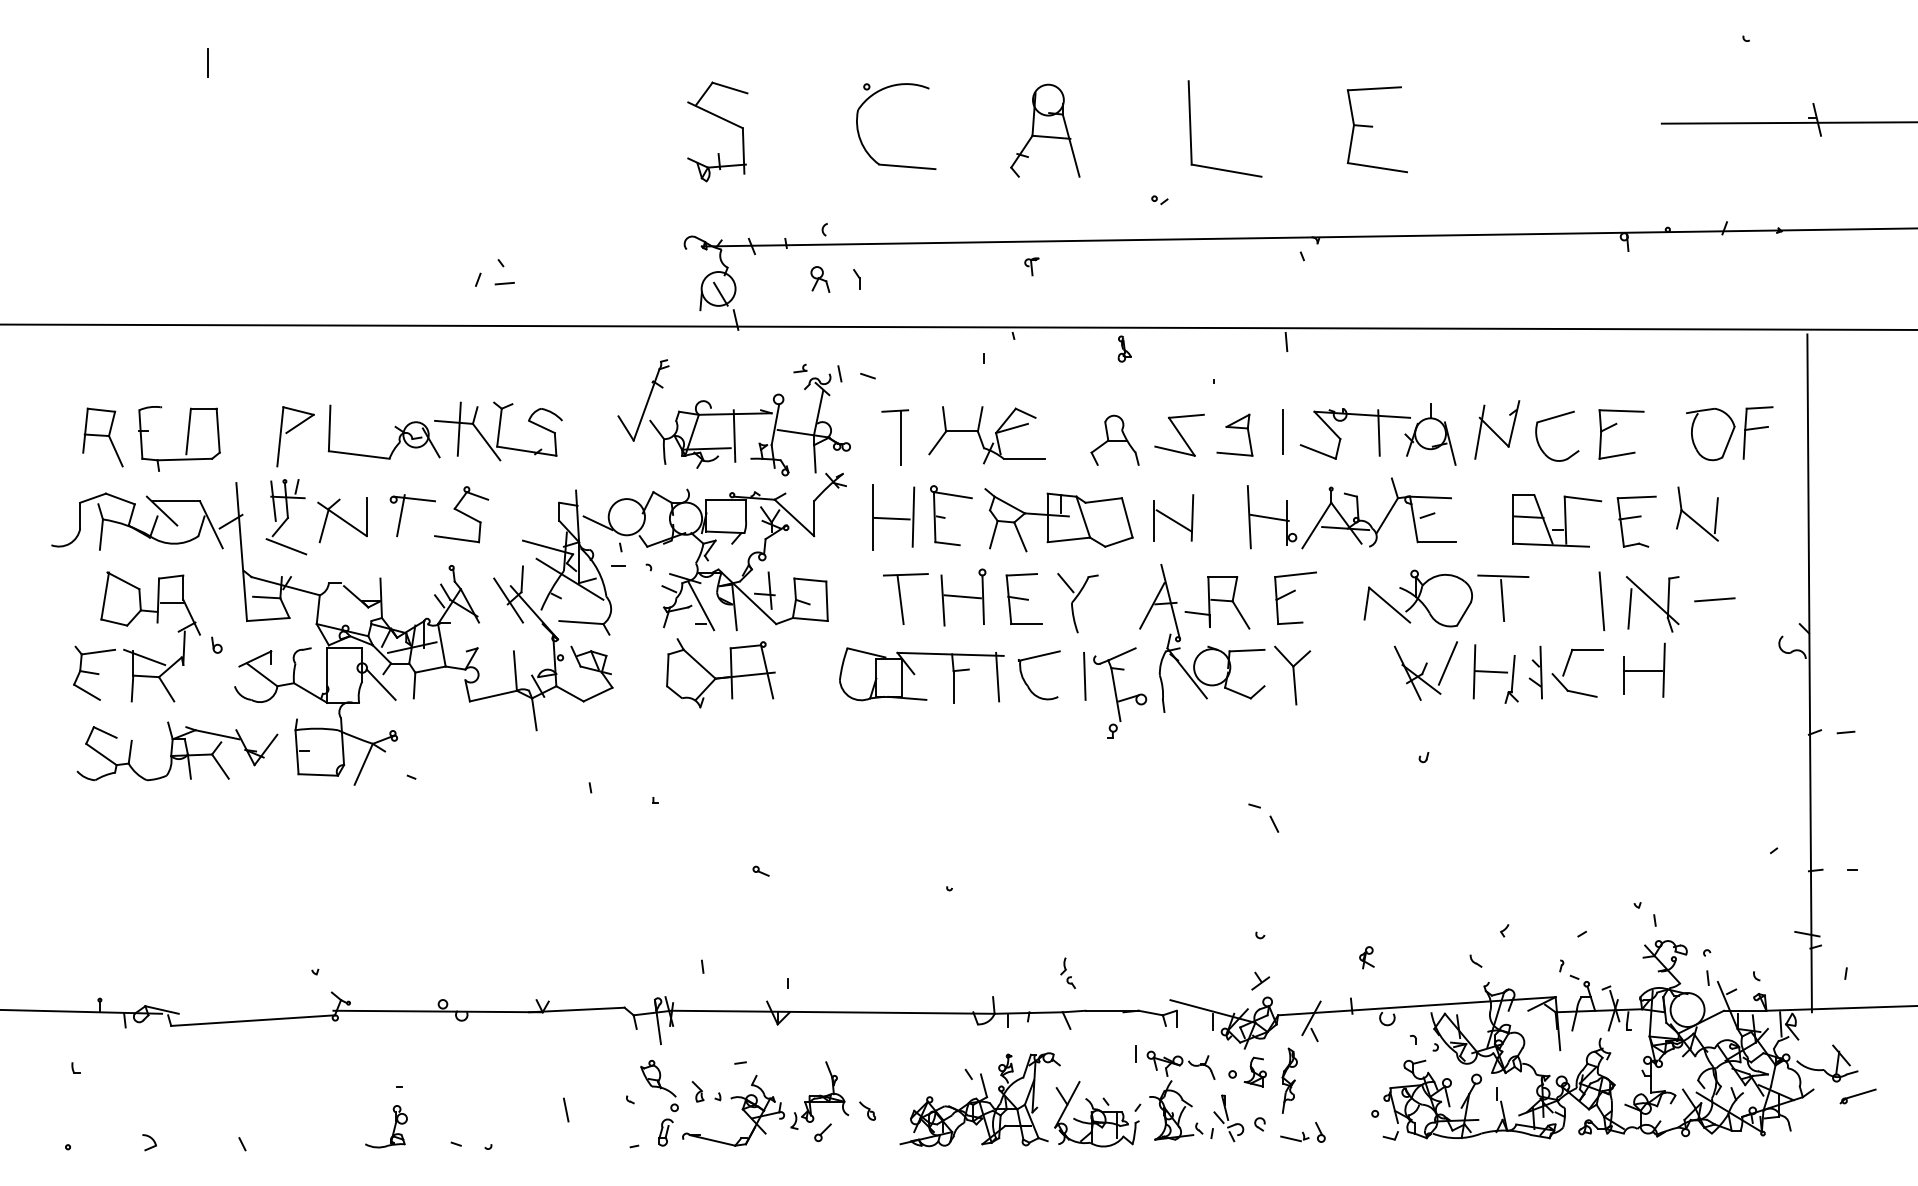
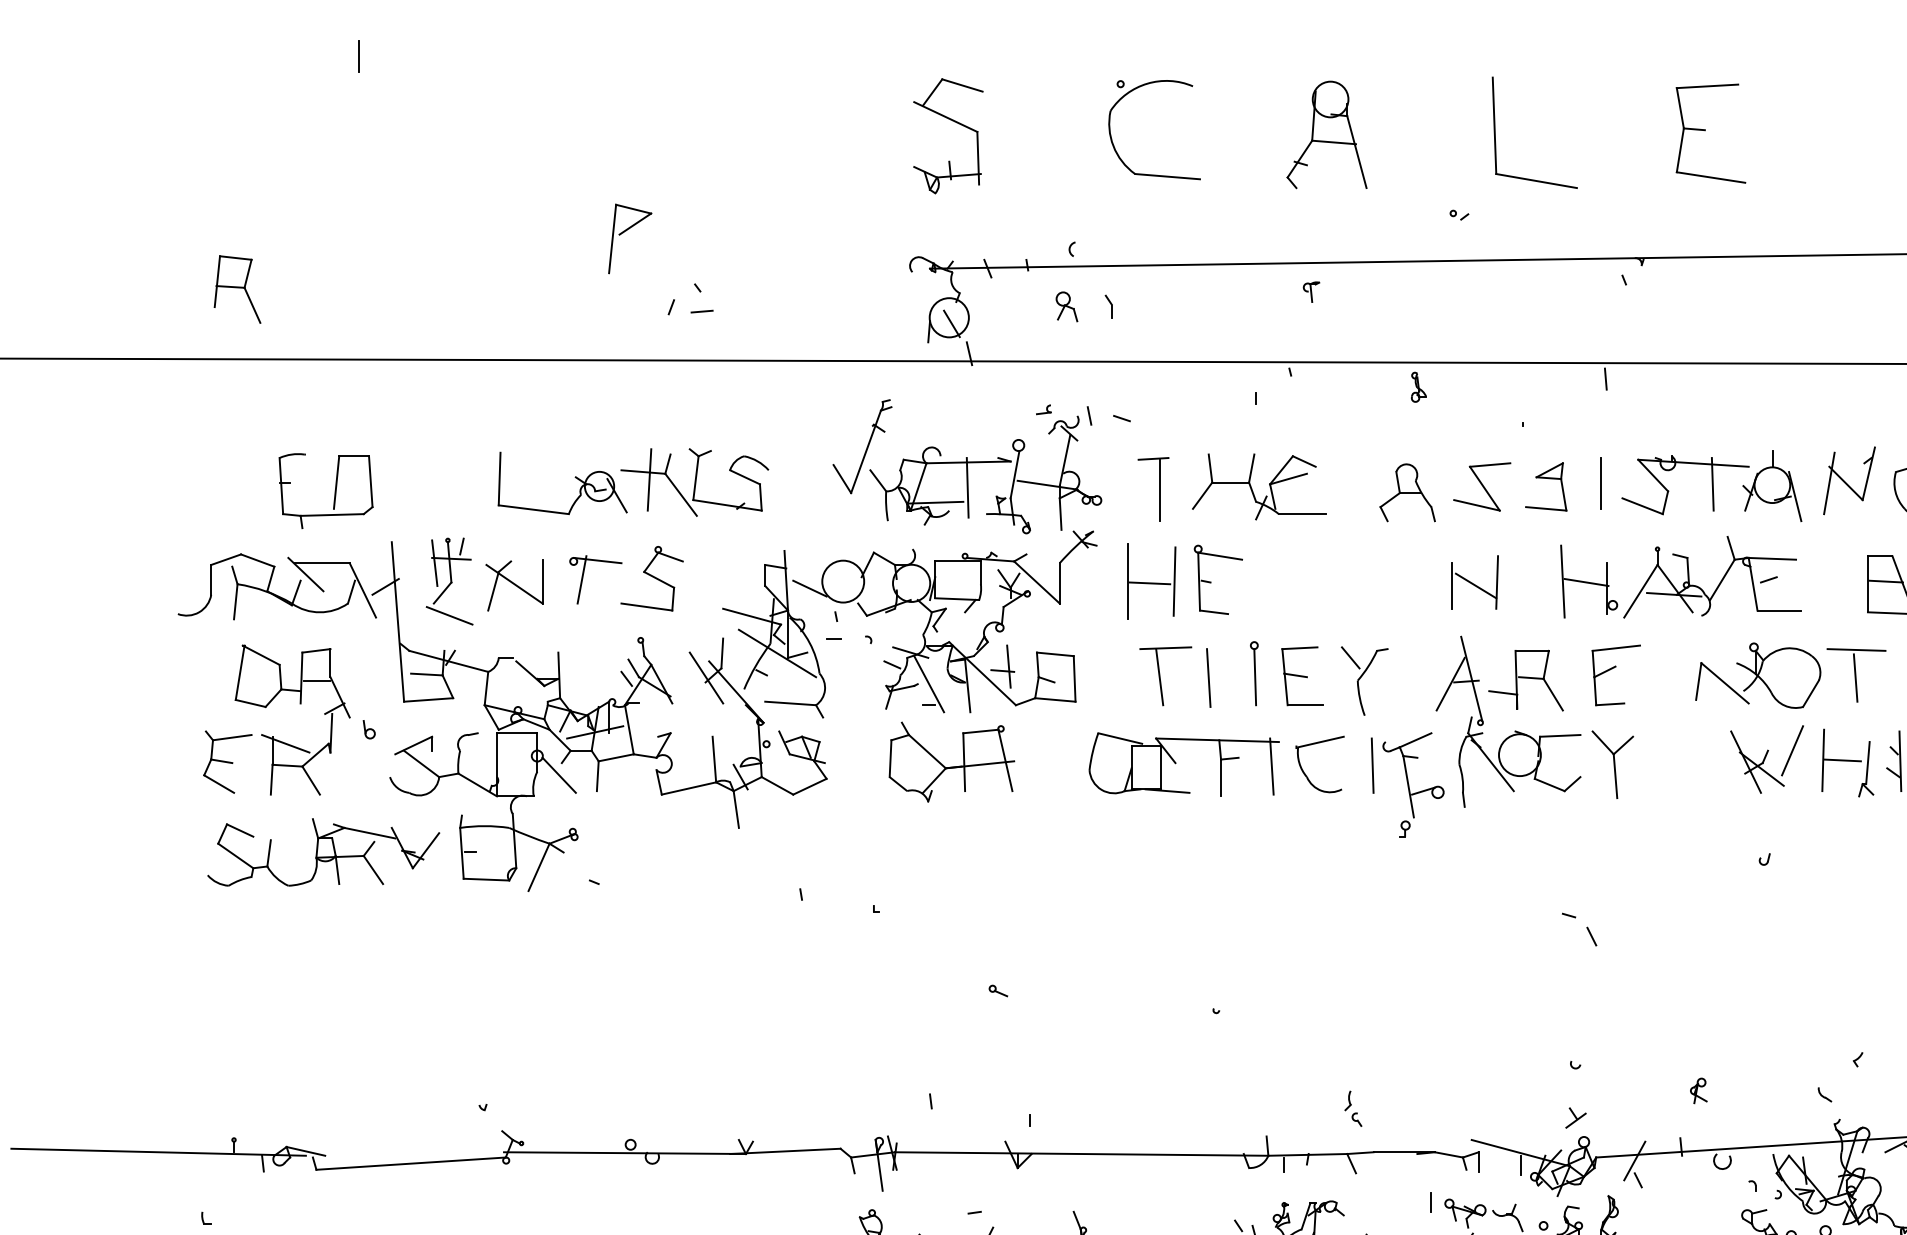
part: (292, 430) -> (626, 231), moved
part: (102, 437) -> (237, 289), moved
part: (1058, 520) -> (1342, 585), removed
line: (962, 596) -> (1231, 673), removed

